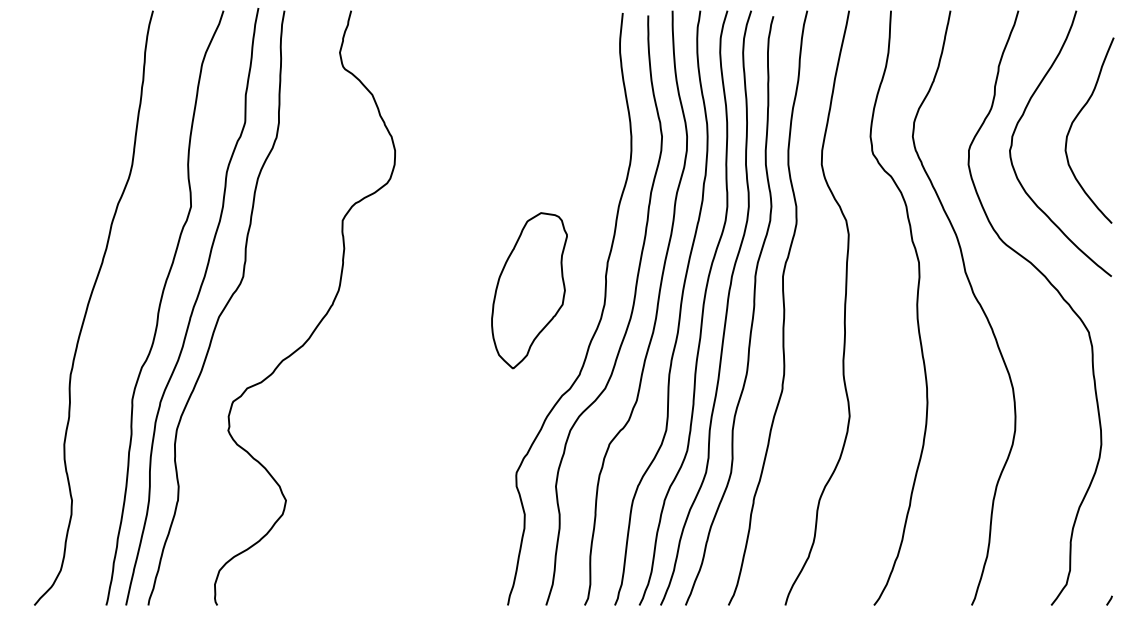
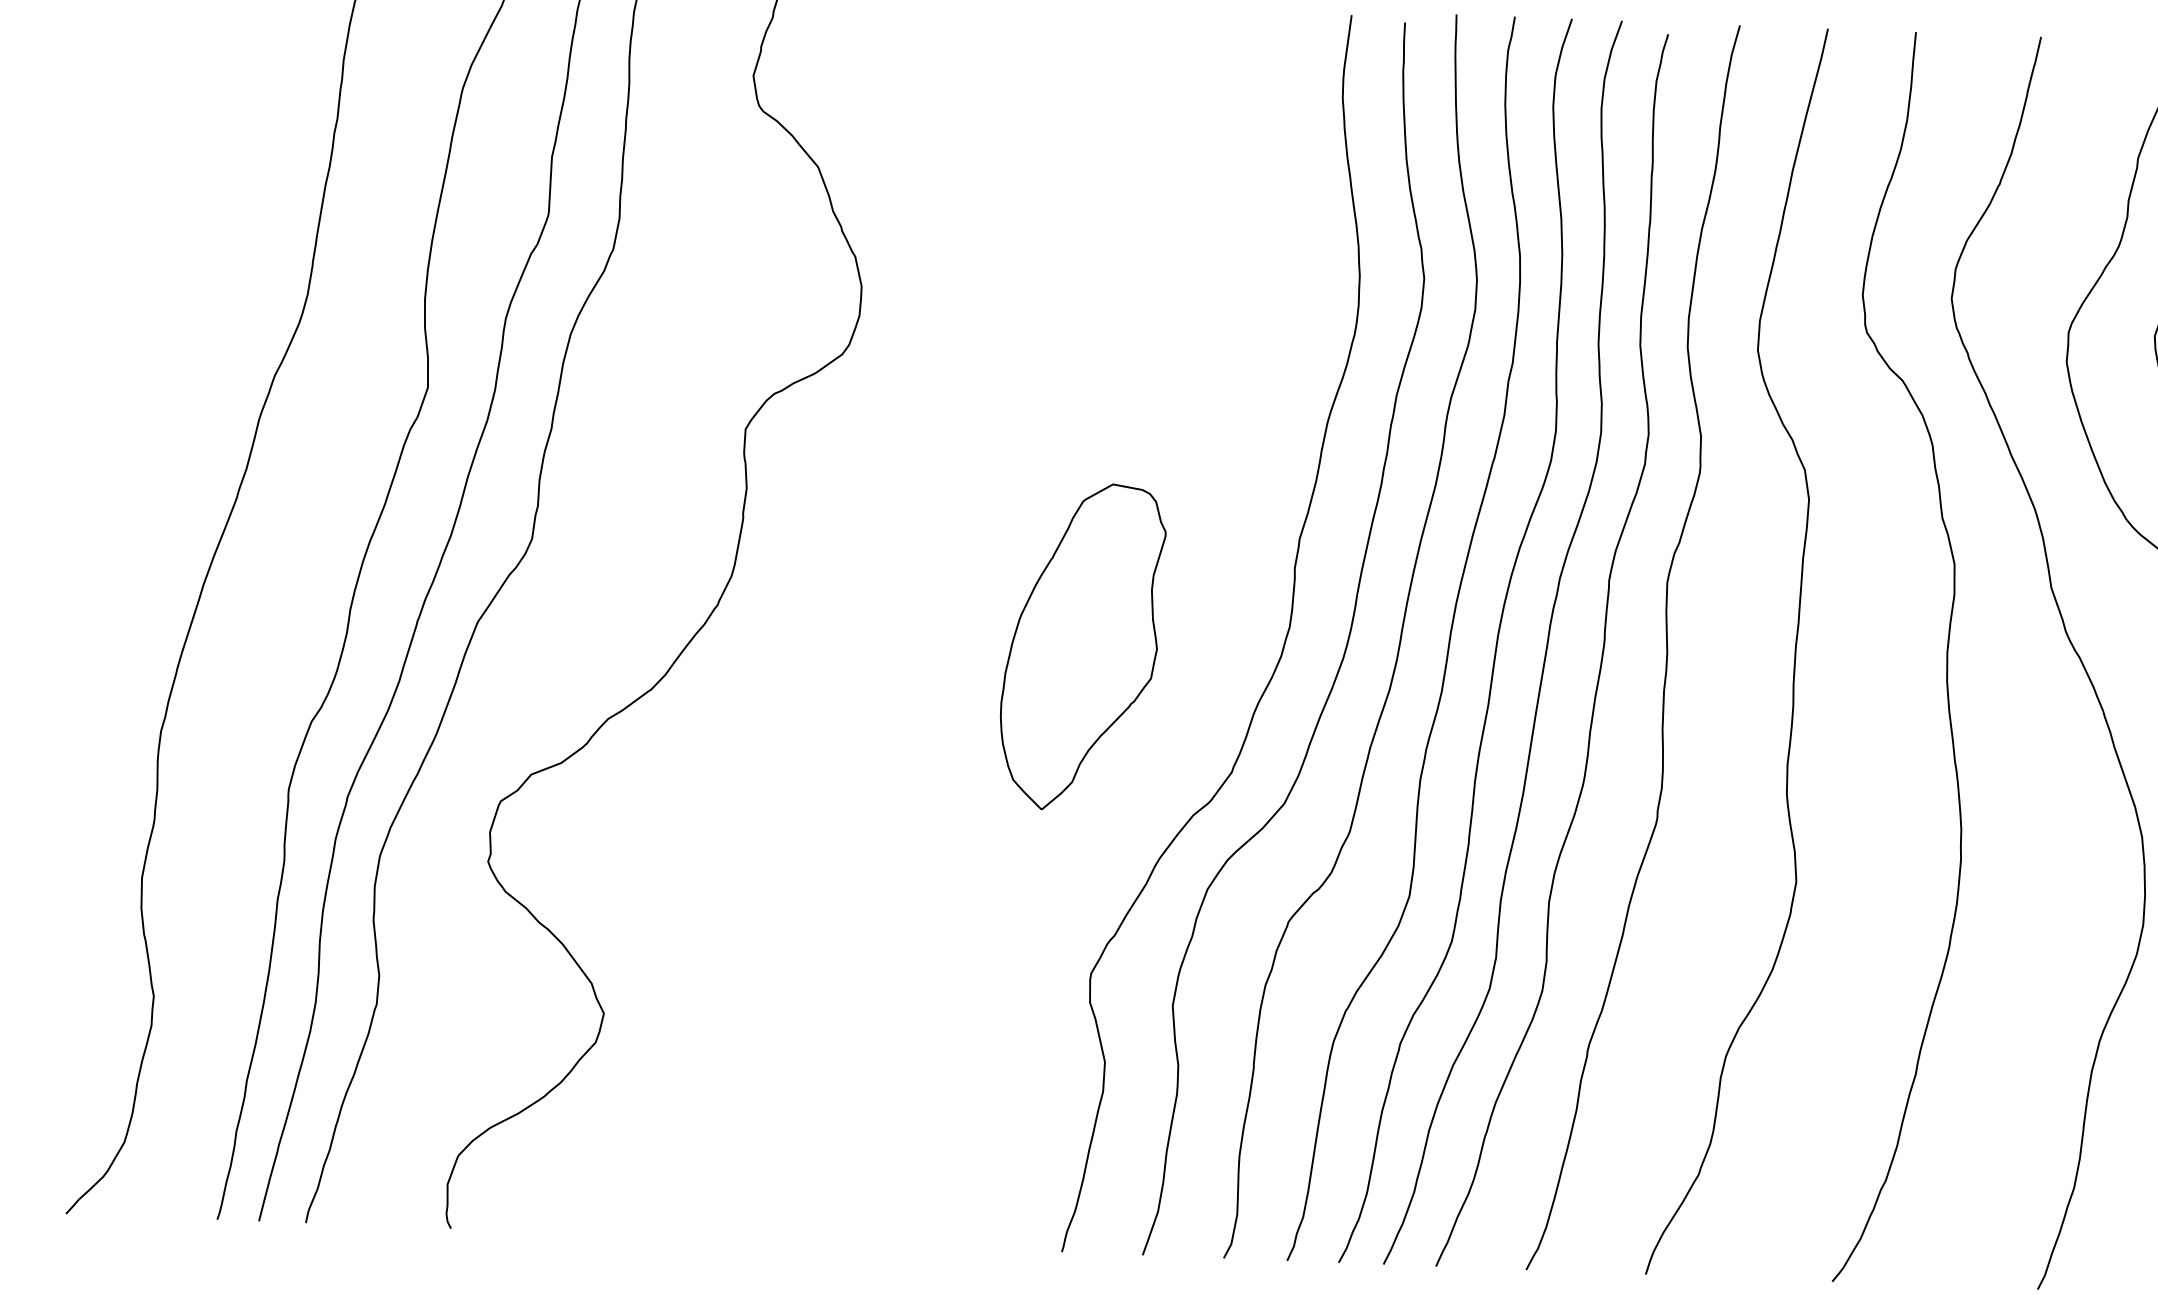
part: (529, 290) -> (1082, 646), moved

